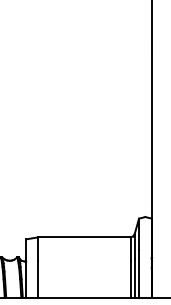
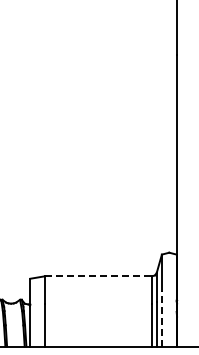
line: (84, 237) -> (98, 276), solid -> dashed
line: (138, 273) -> (161, 318), solid -> dashed

